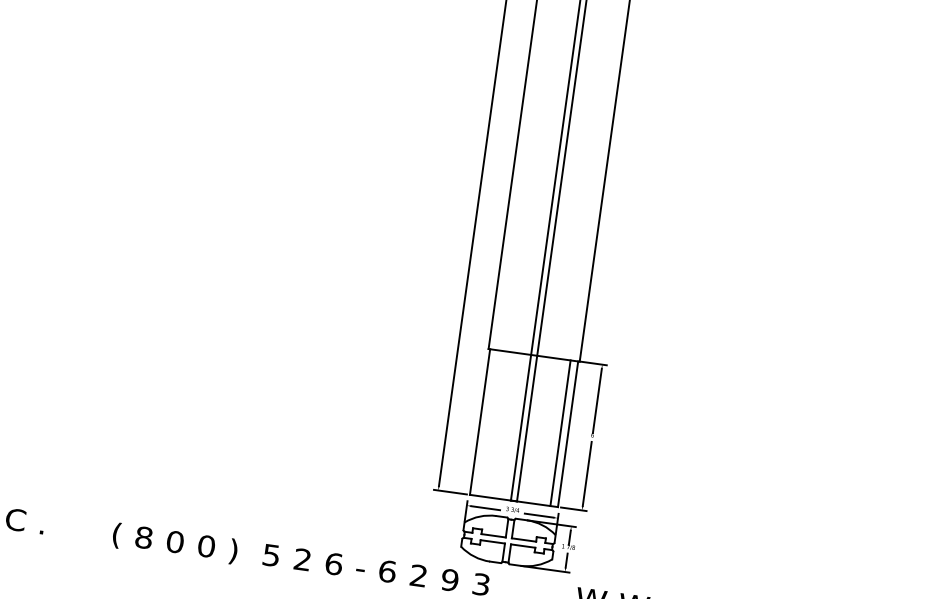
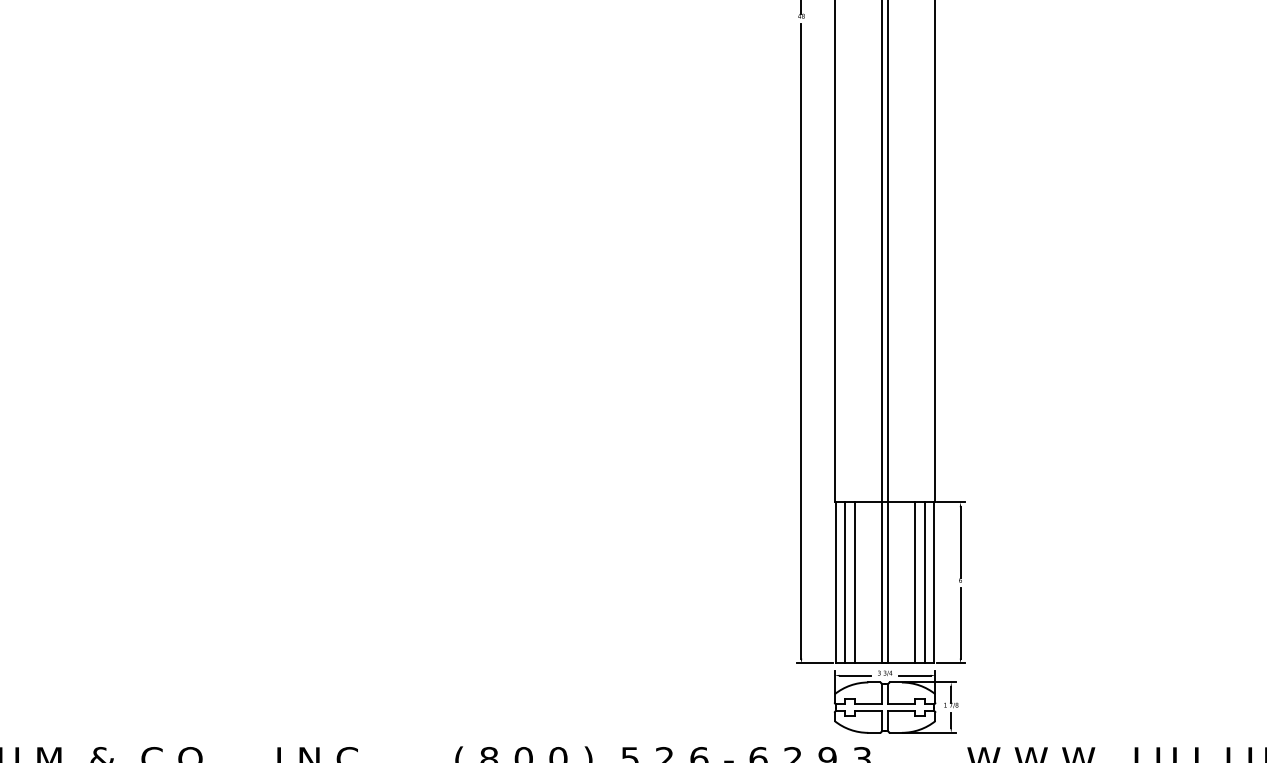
line: (487, 422) -> (844, 582), added
line: (496, 423) -> (854, 582), added
line: (551, 431) -> (915, 582), added

